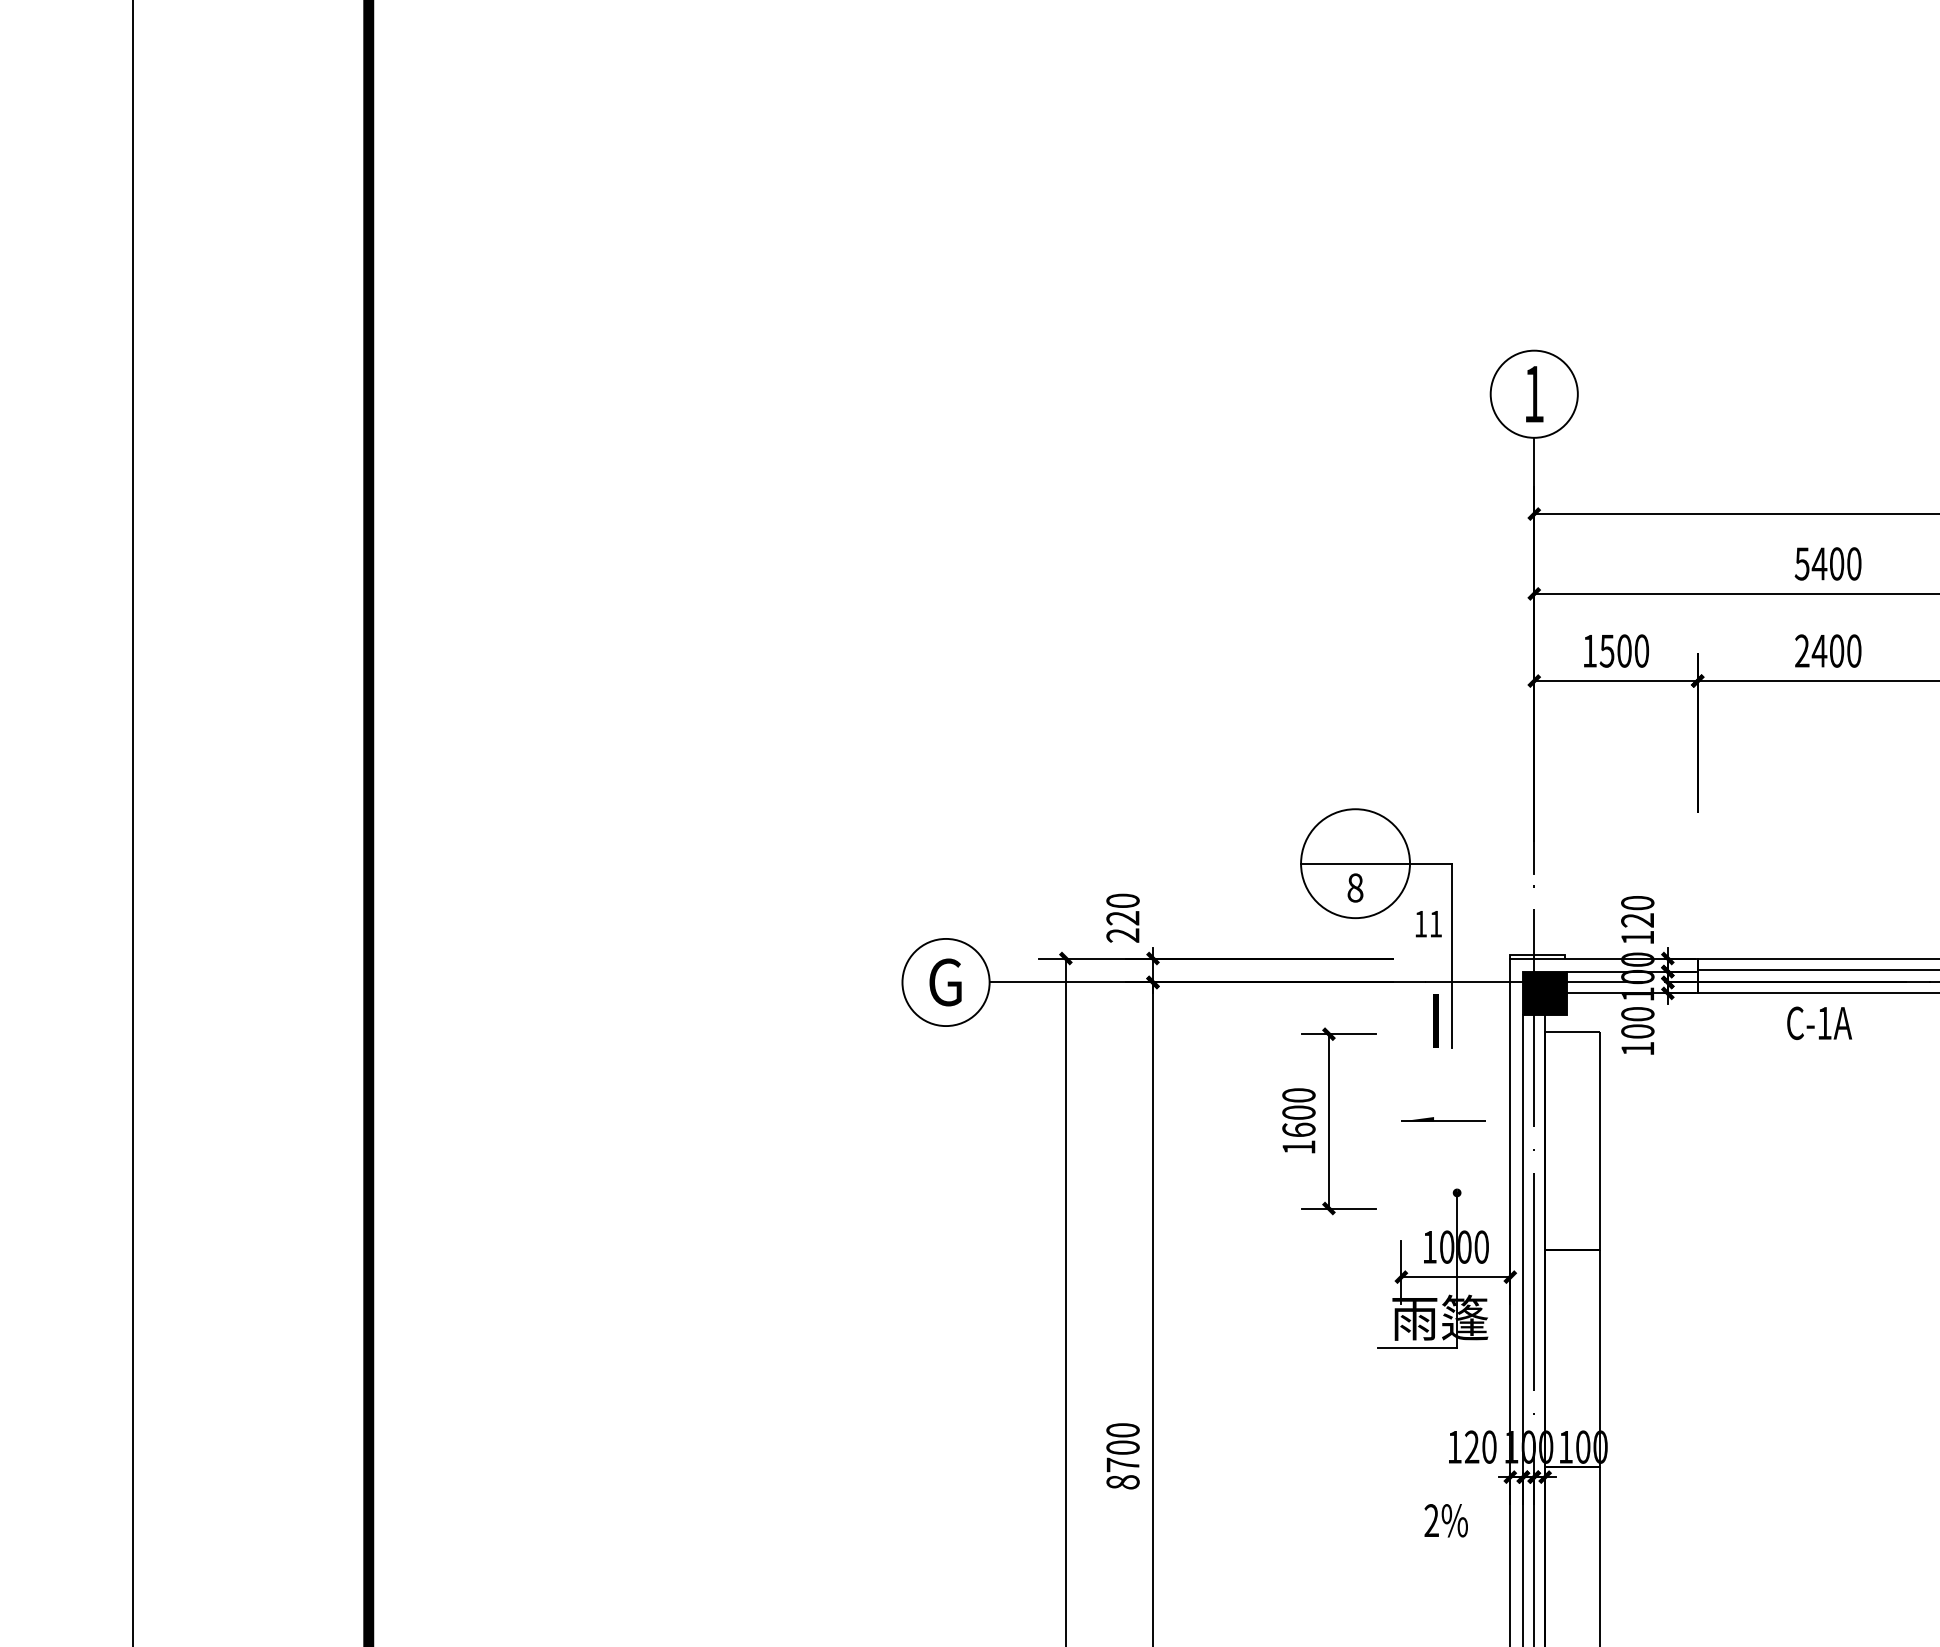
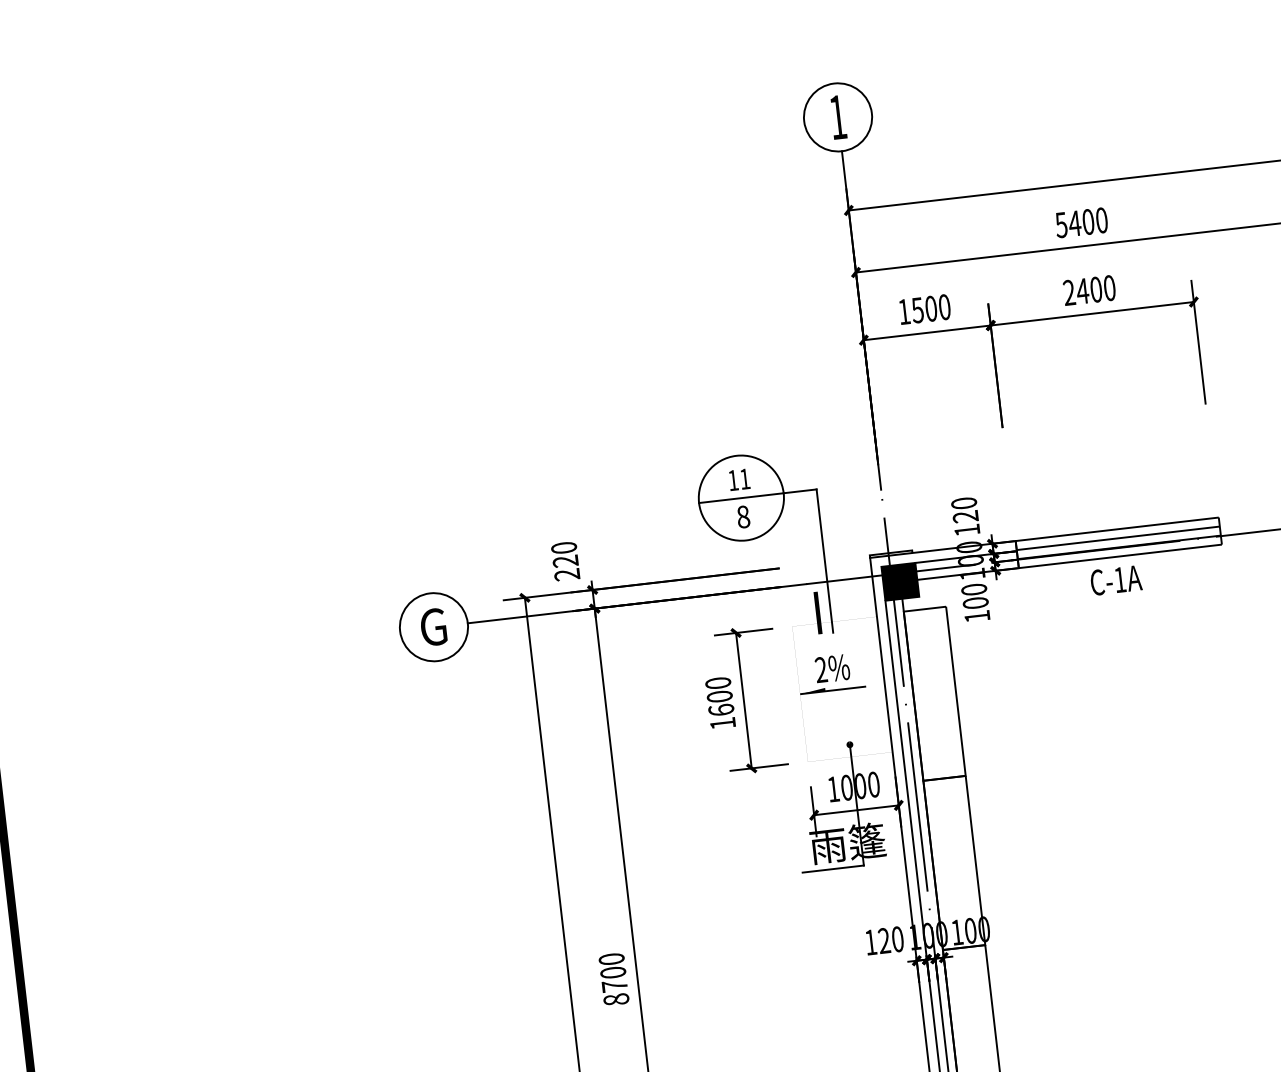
text: (1428, 924) -> (739, 480), moved
text: (1445, 1520) -> (831, 668), moved

